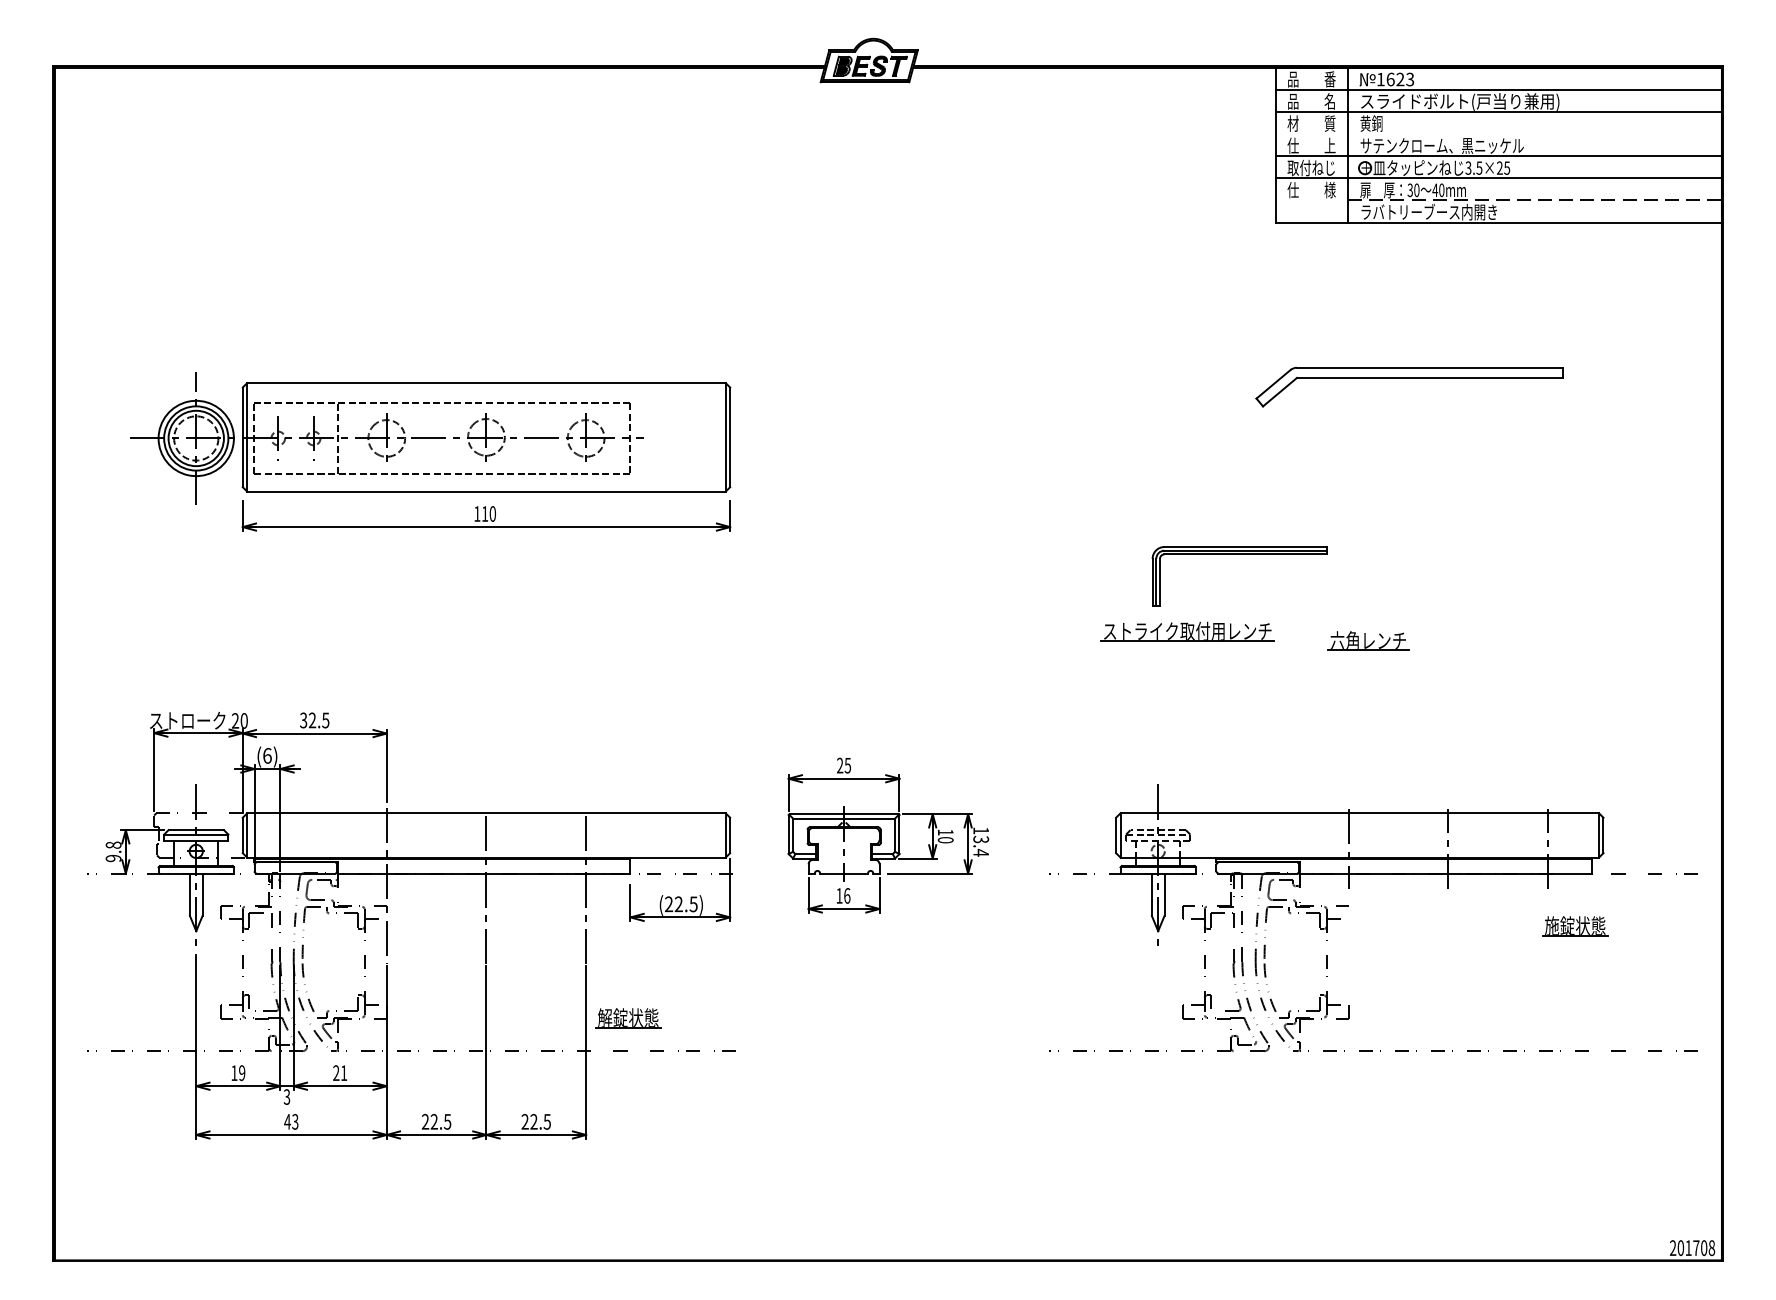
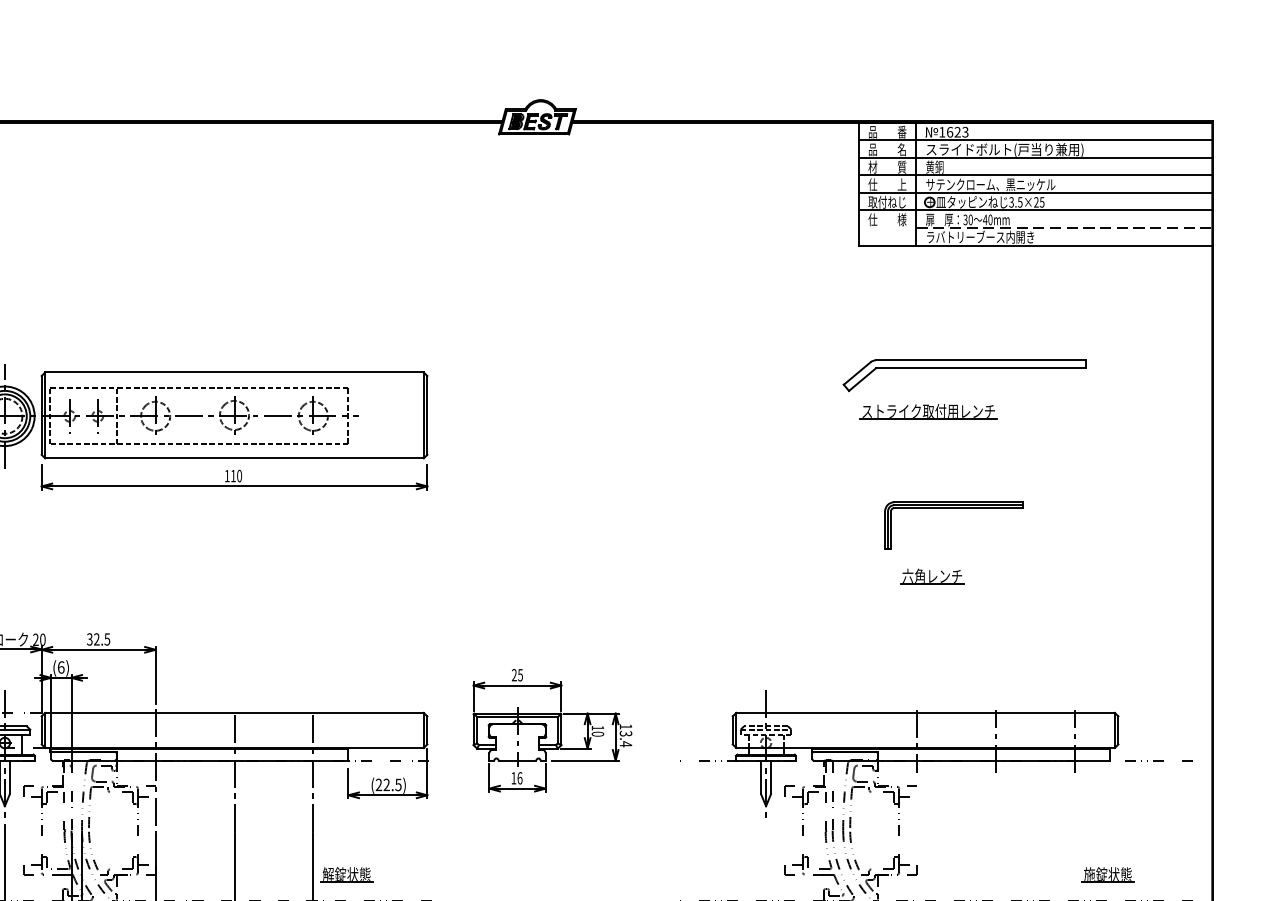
line: (1497, 134) -> (1034, 175), added
part: (1239, 554) -> (953, 508), moved
part: (1187, 631) -> (928, 411), moved
part: (1575, 926) -> (1108, 875), moved

